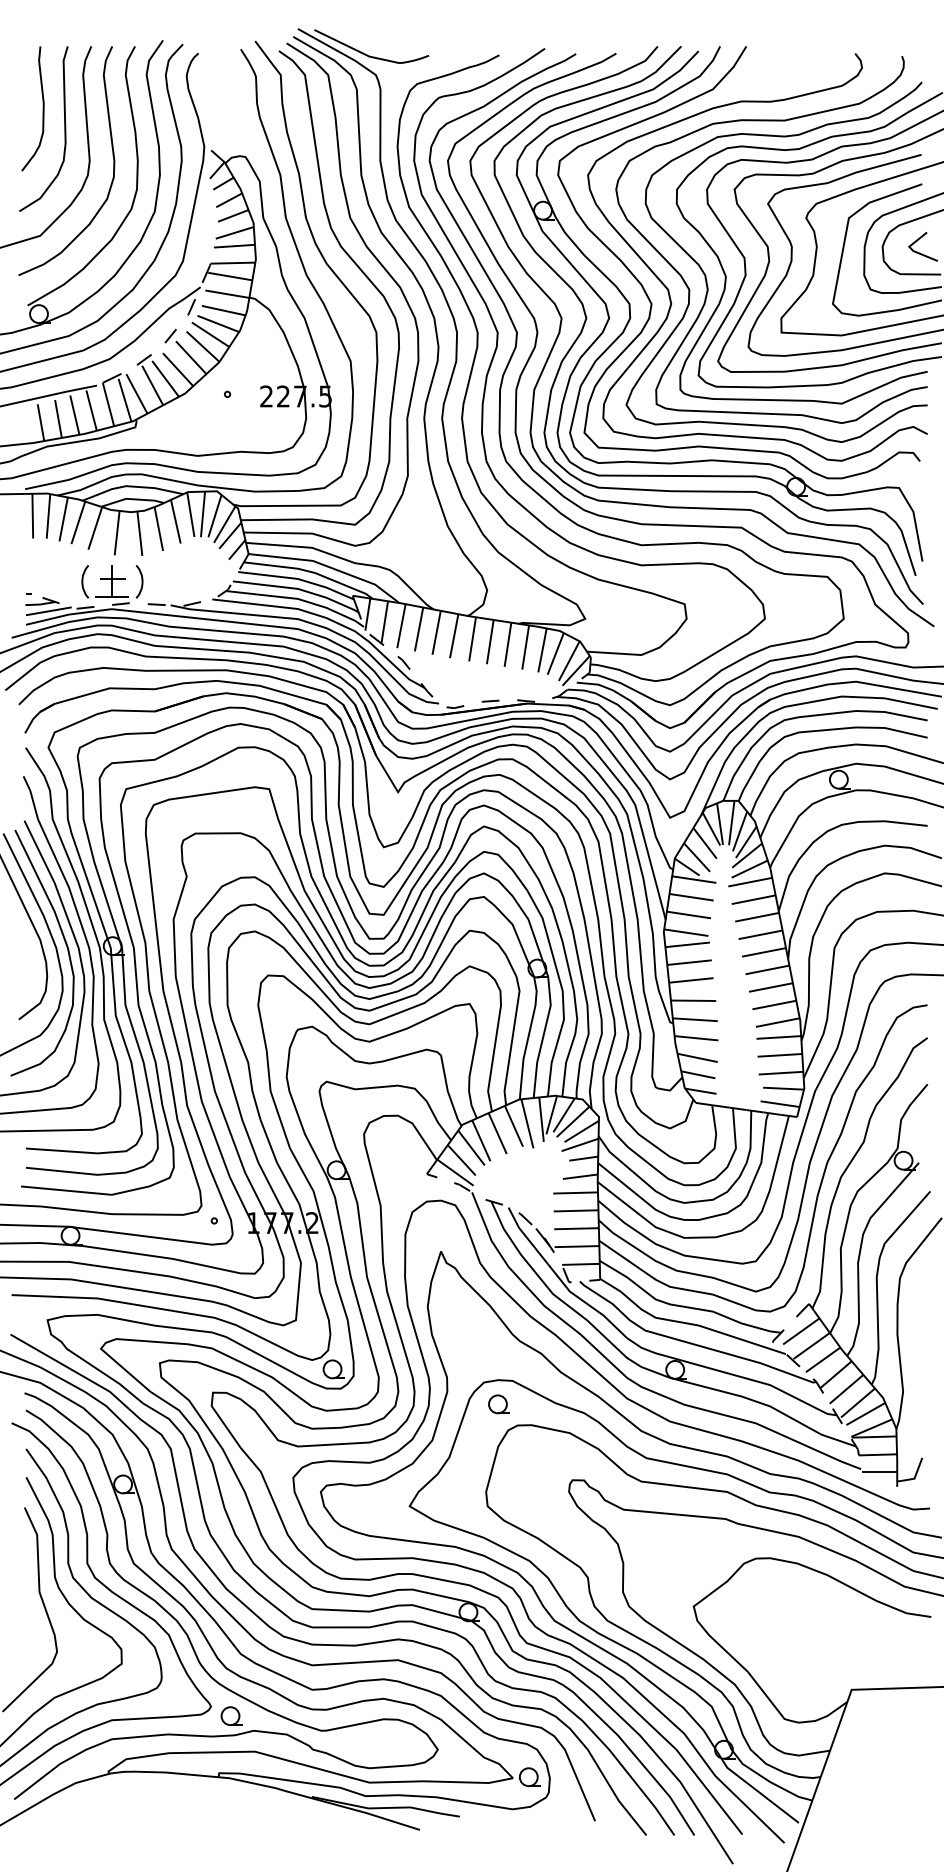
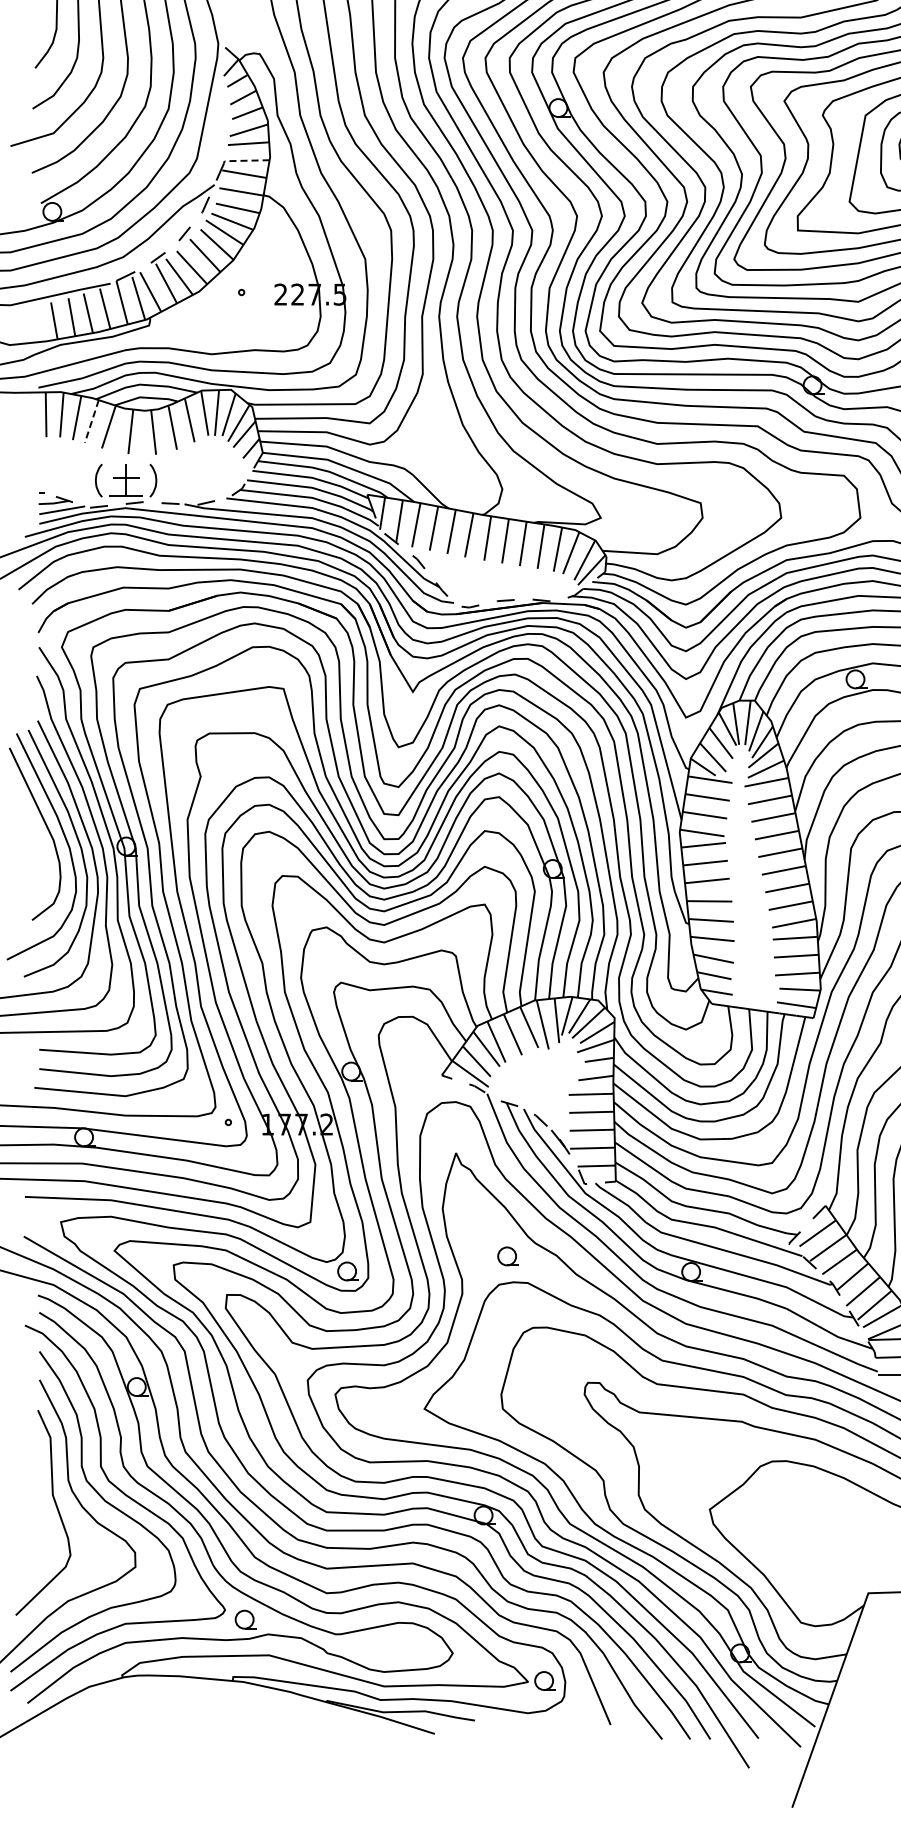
line: (232, 263) -> (246, 161), solid -> dashed
line: (78, 523) -> (92, 422), solid -> dashed
part: (498, 1404) -> (507, 1256), moved

